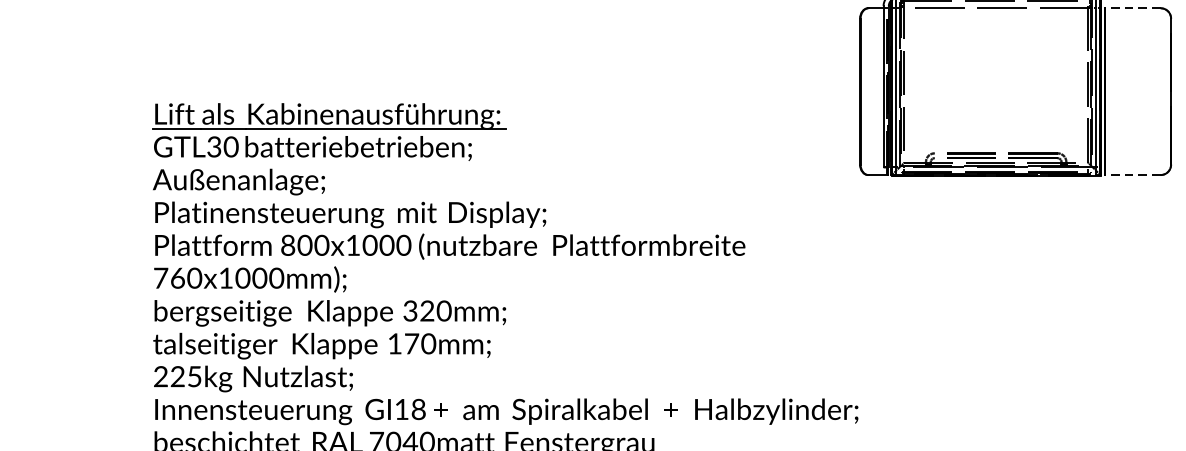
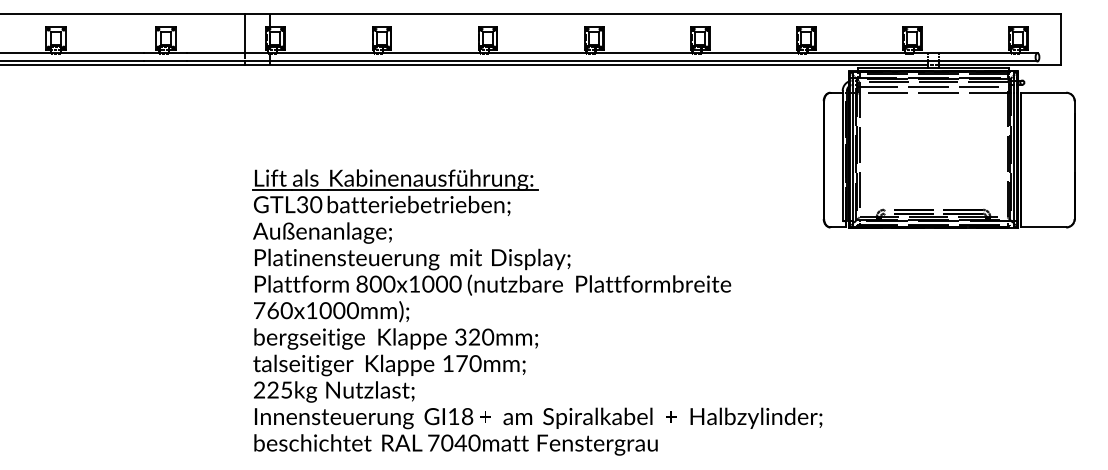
line: (1132, 7) -> (1043, 92), dashed -> solid
line: (1132, 175) -> (1043, 227), dashed -> solid

